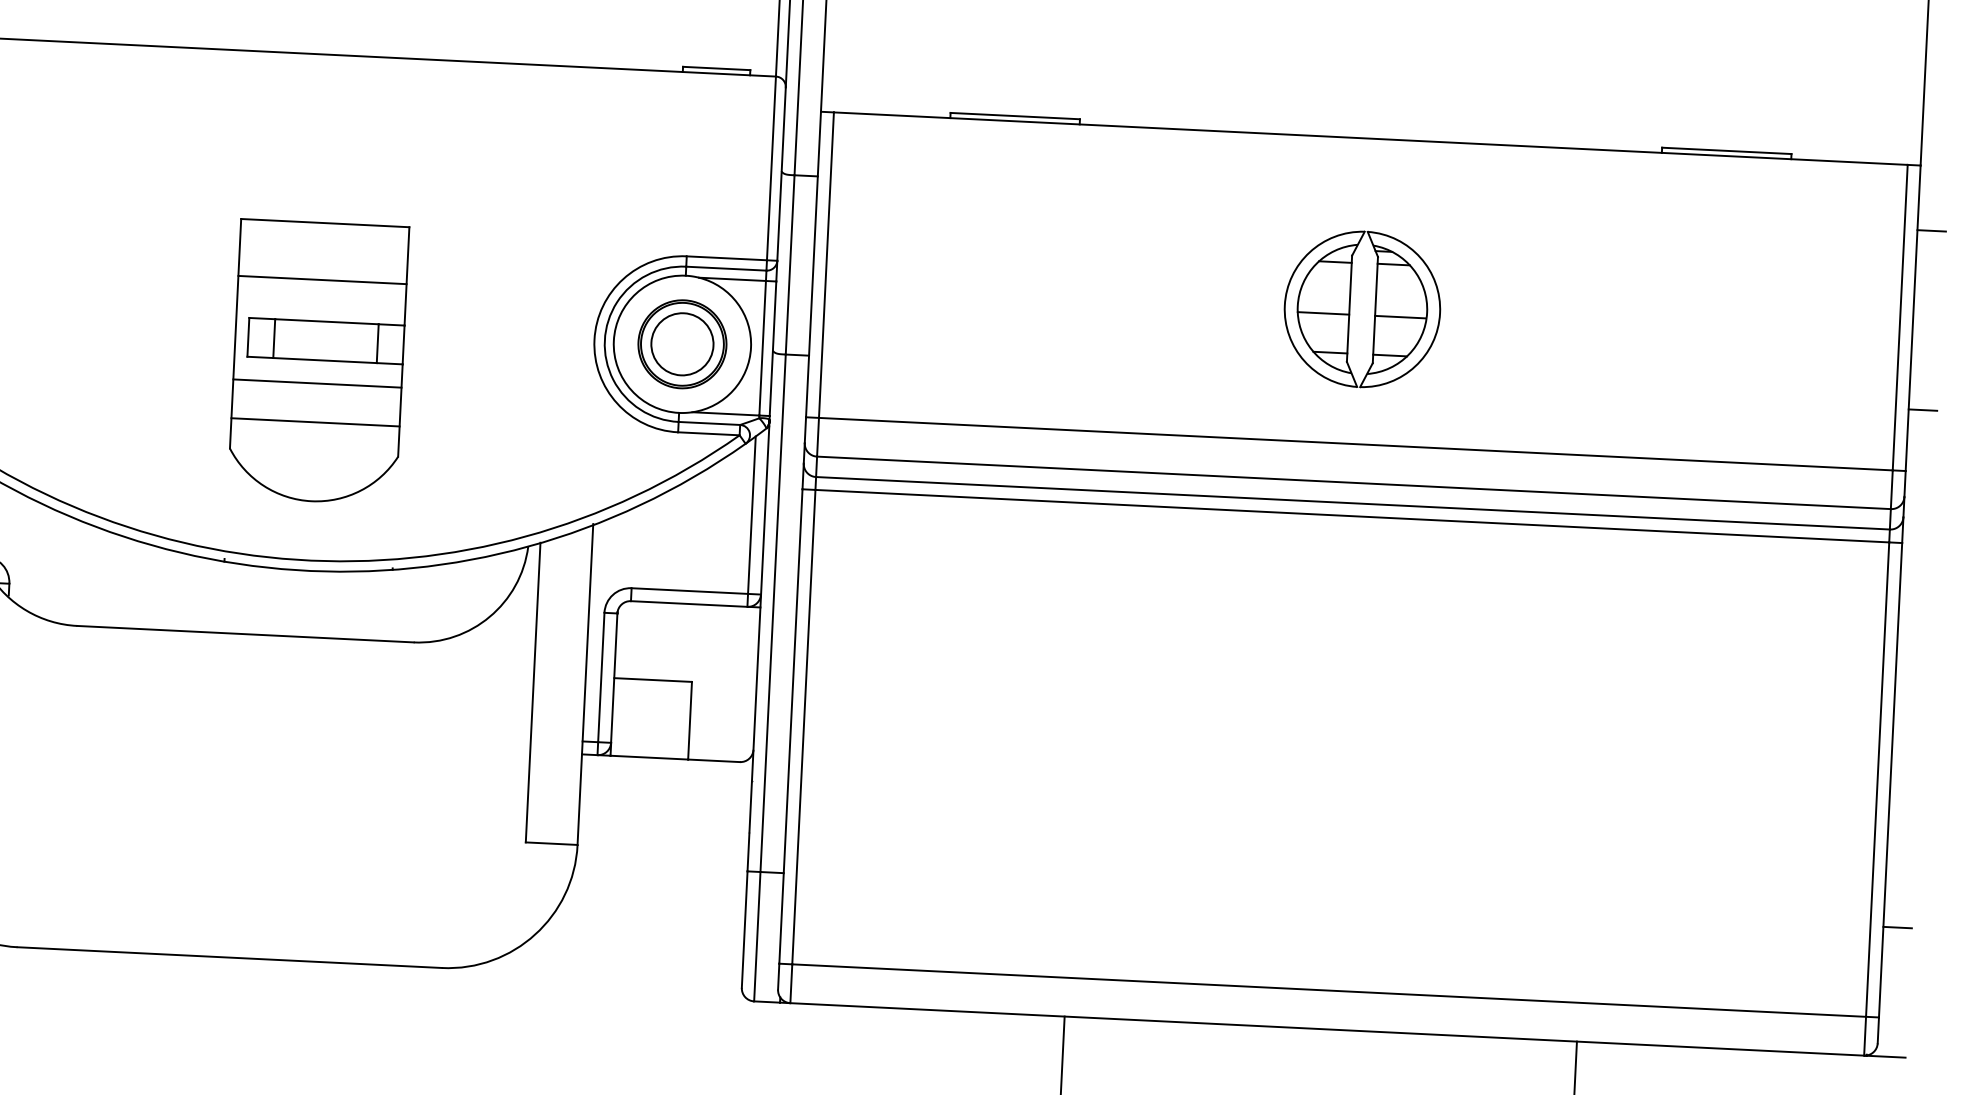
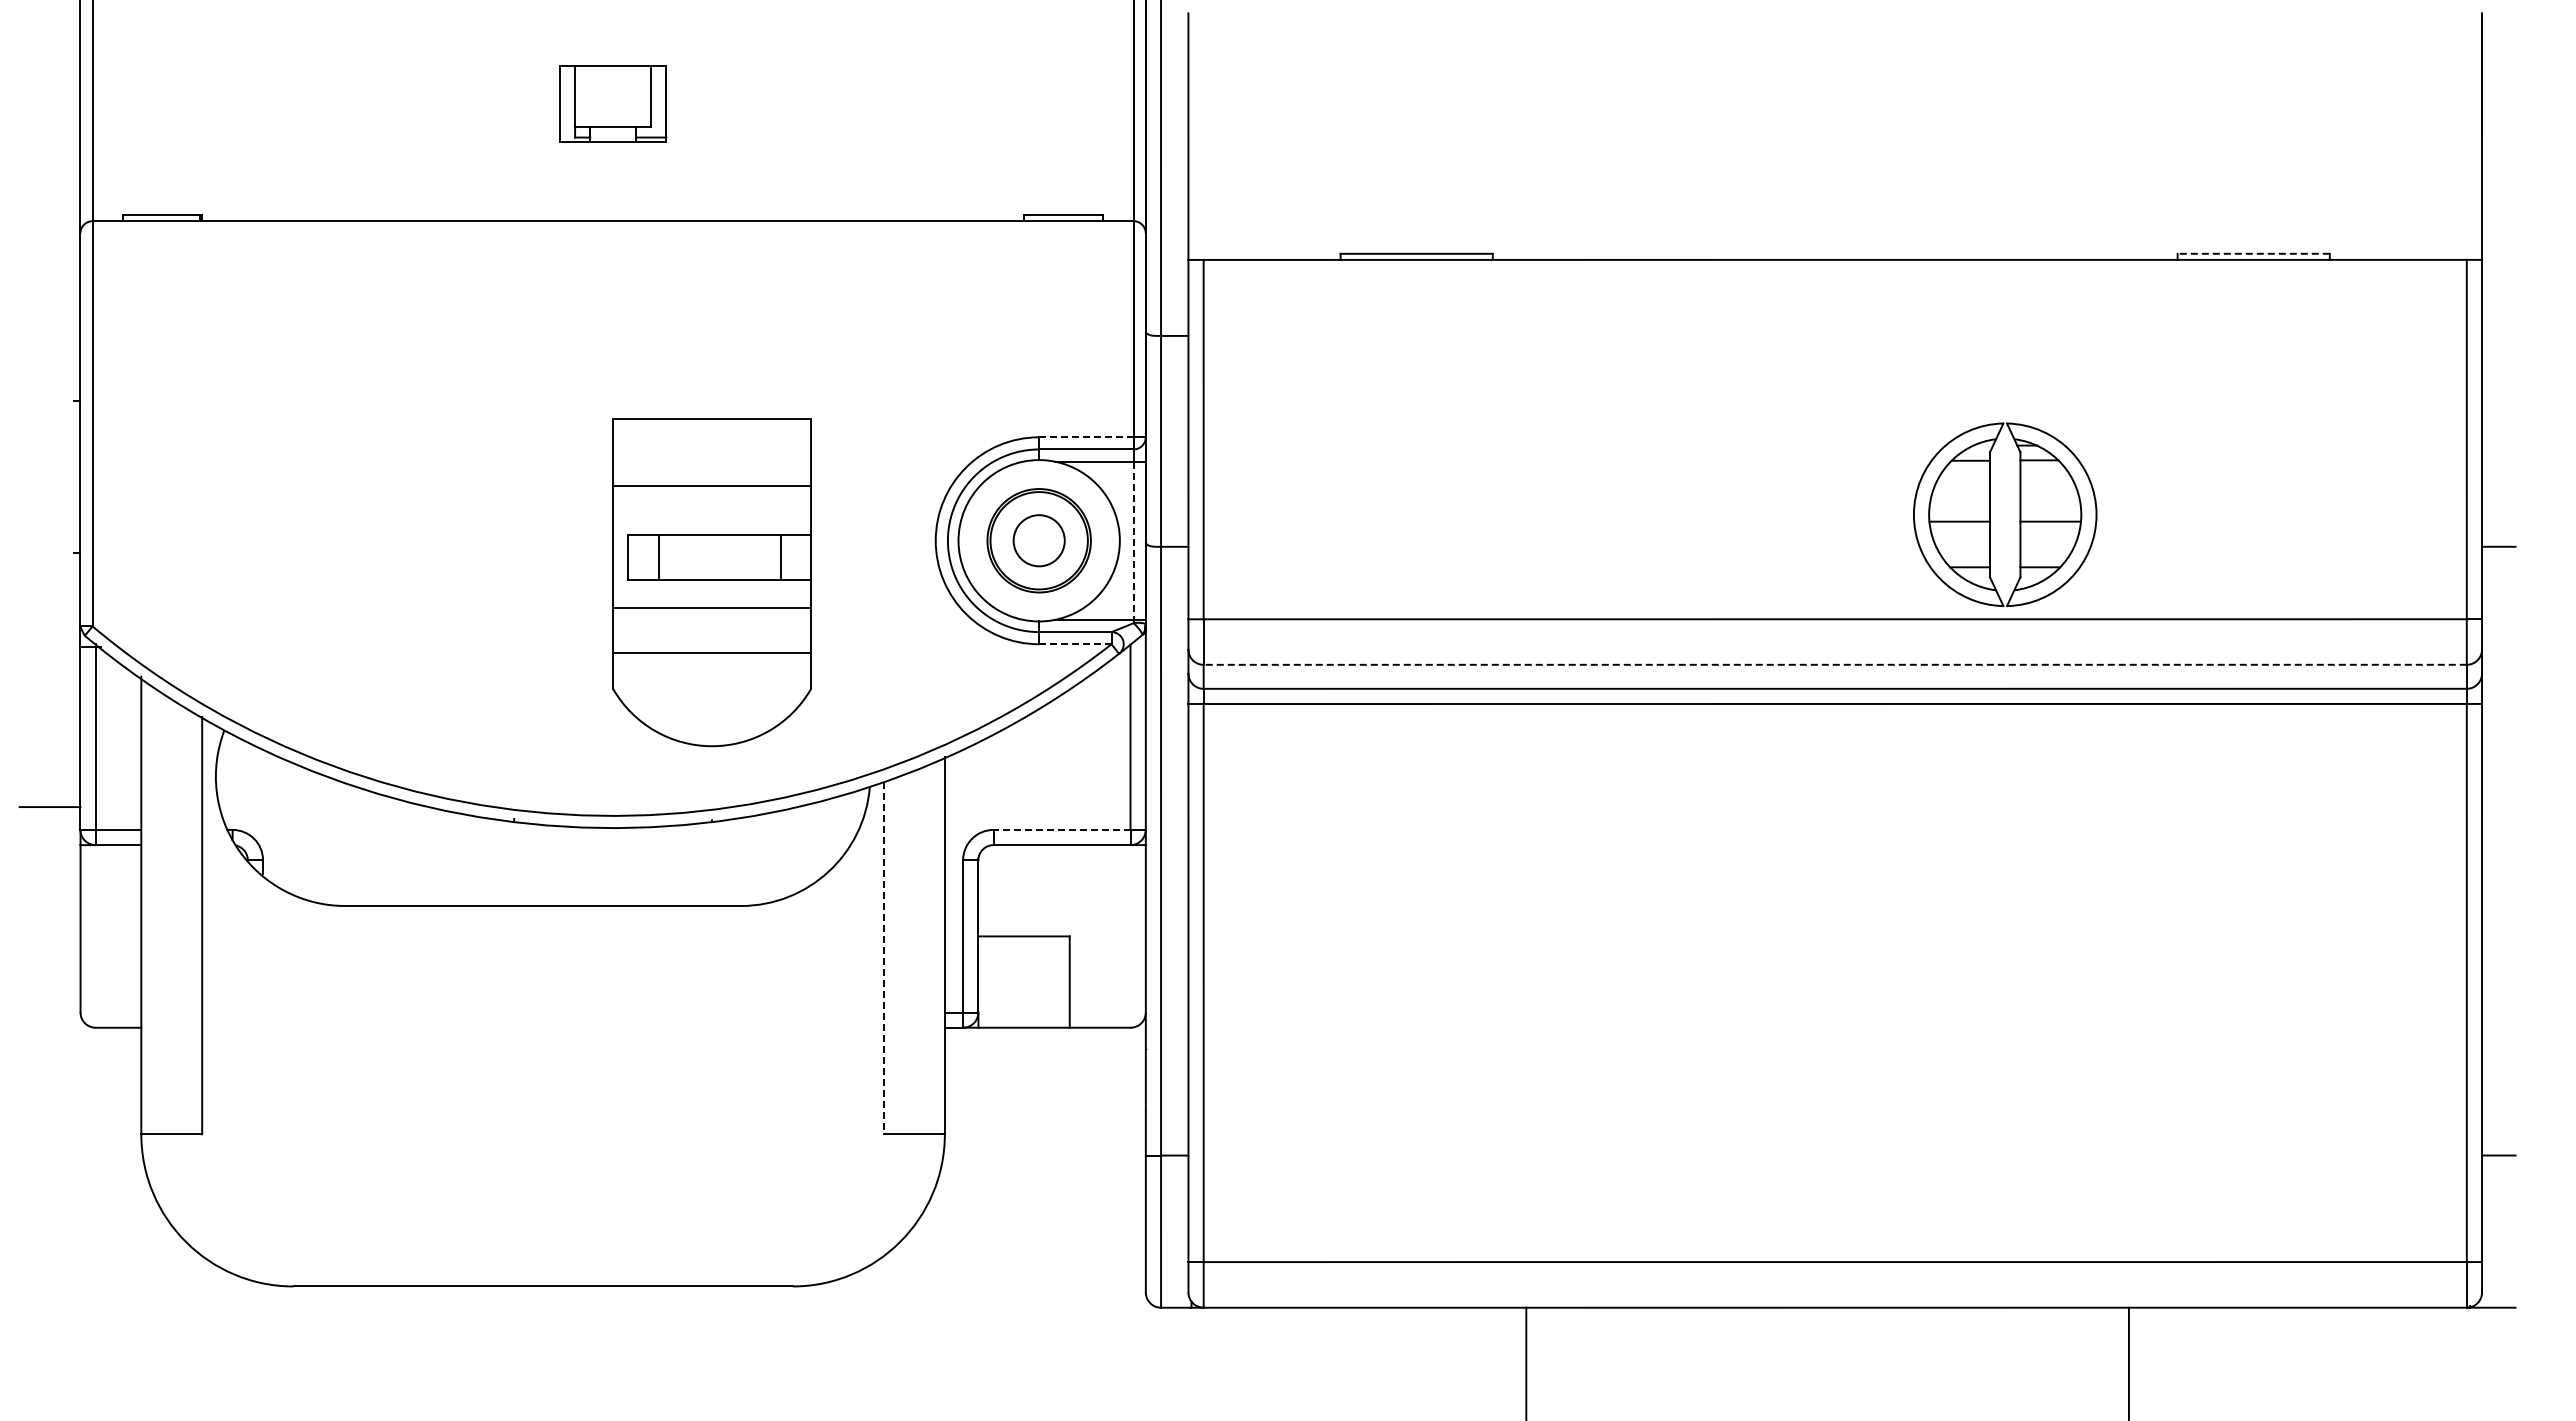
line: (1726, 150) -> (2253, 253), solid -> dashed
line: (1931, 230) -> (2498, 335), removed
line: (726, 258) -> (1086, 437), solid -> dashed
part: (1374, 309) -> (2019, 514), moved
circle: (681, 344) -> (1038, 540), size x0.7
line: (762, 348) -> (1133, 541), solid -> dashed
part: (317, 362) -> (711, 582), moved
line: (708, 433) -> (1074, 644), solid -> dashed
line: (1354, 482) -> (1835, 664), solid -> dashed
line: (689, 590) -> (1061, 829), solid -> dashed
line: (532, 692) -> (883, 958), solid -> dashed

